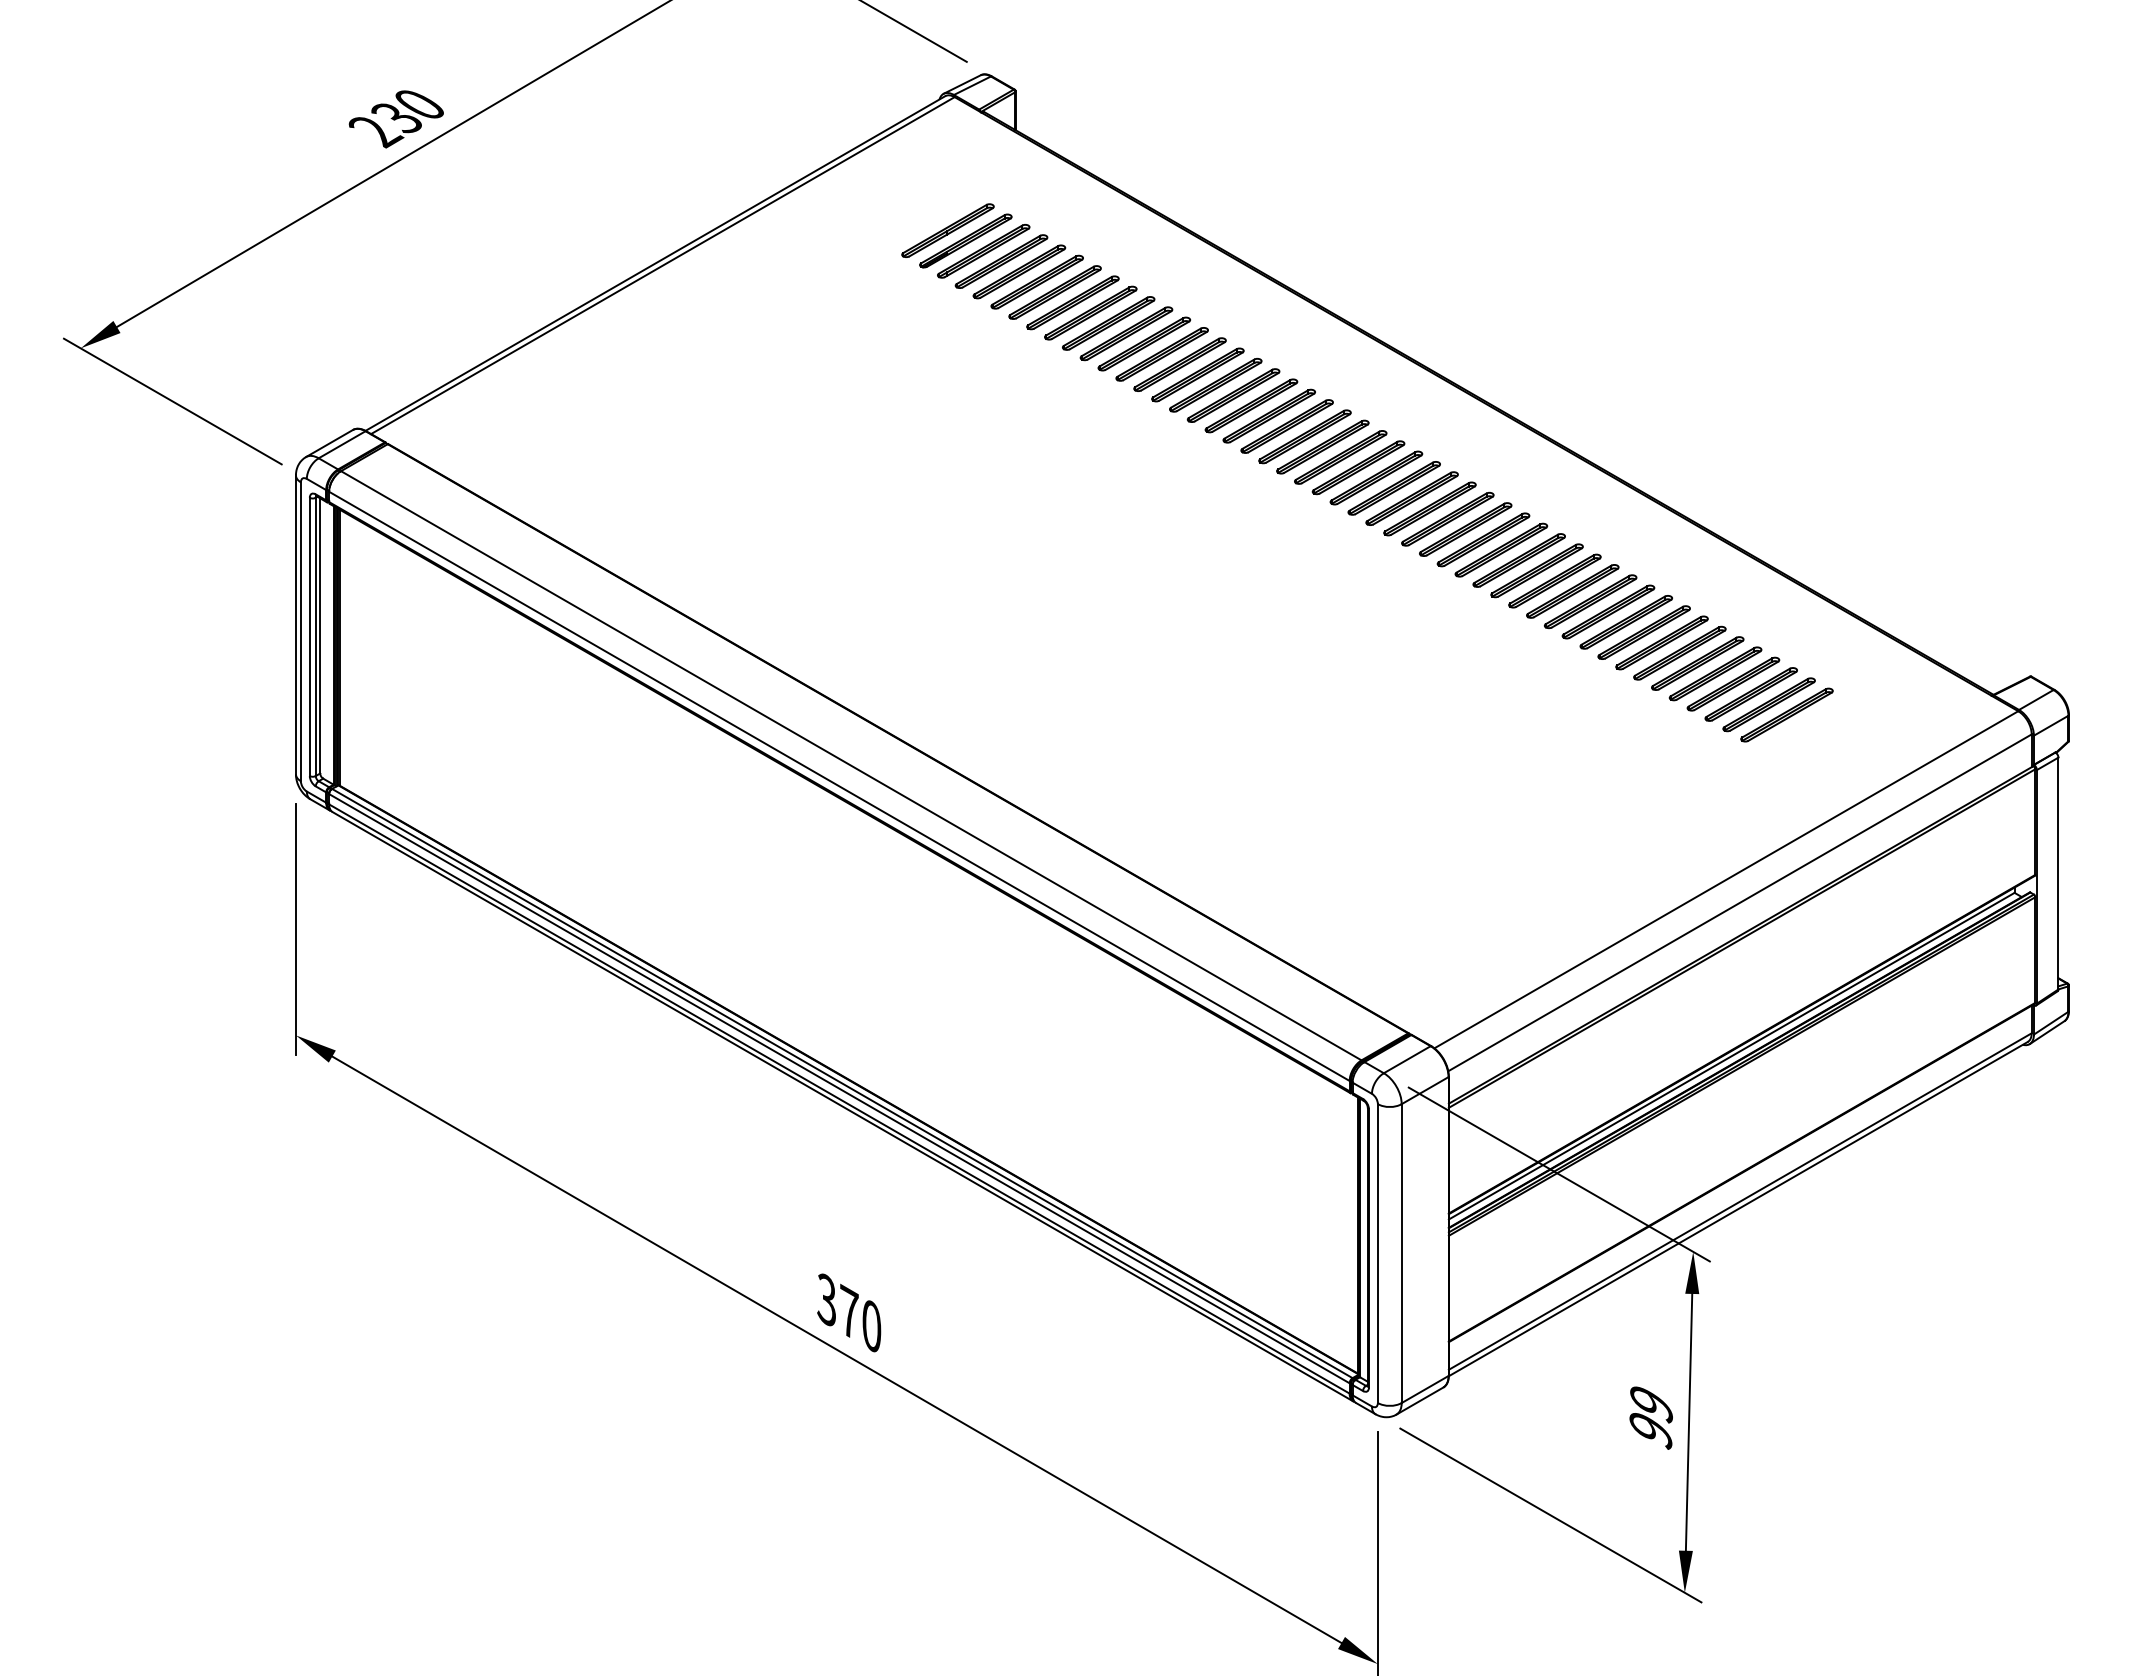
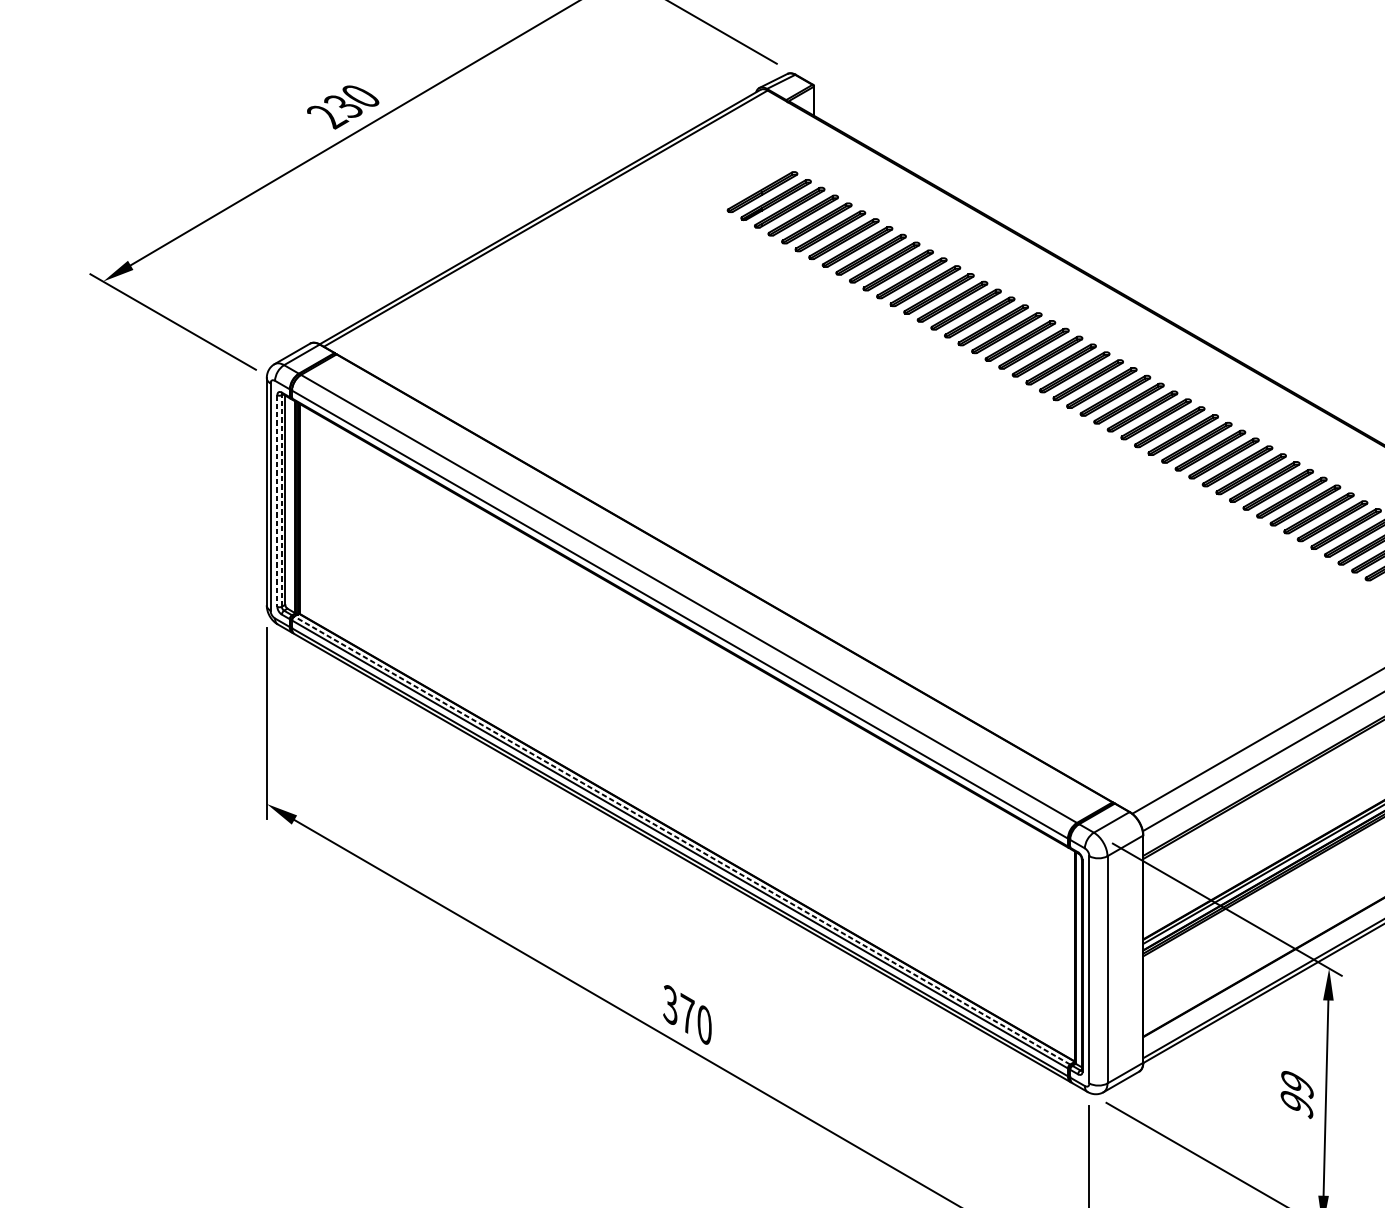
line: (315, 636) -> (281, 500), solid -> dashed
line: (309, 637) -> (277, 501), solid -> dashed
line: (841, 1083) -> (681, 840), solid -> dashed

